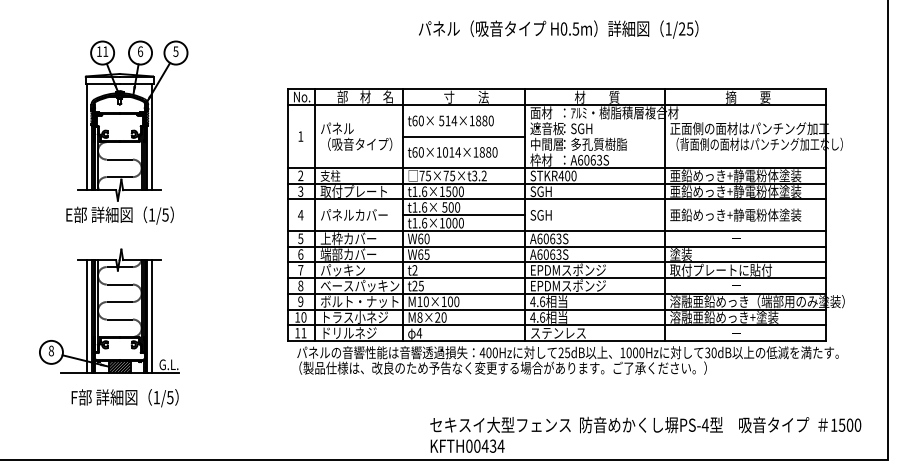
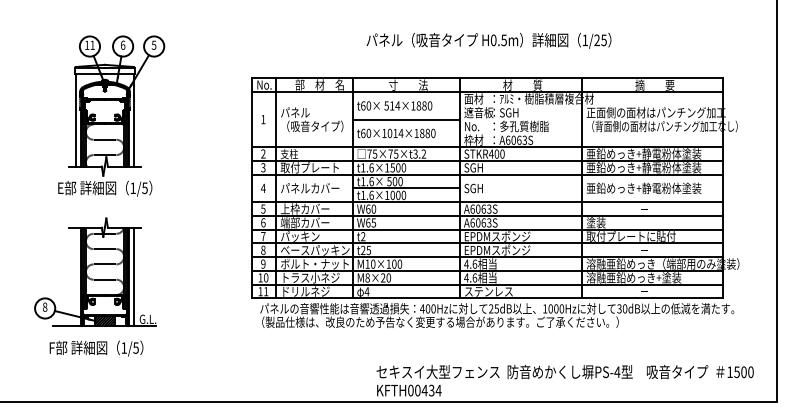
text: (558, 29) -> (488, 40), moved
text: (546, 143) -> (478, 125), 中間層 -> No.
line: (86, 316) -> (75, 277), removed
text: (124, 398) -> (95, 348), moved

